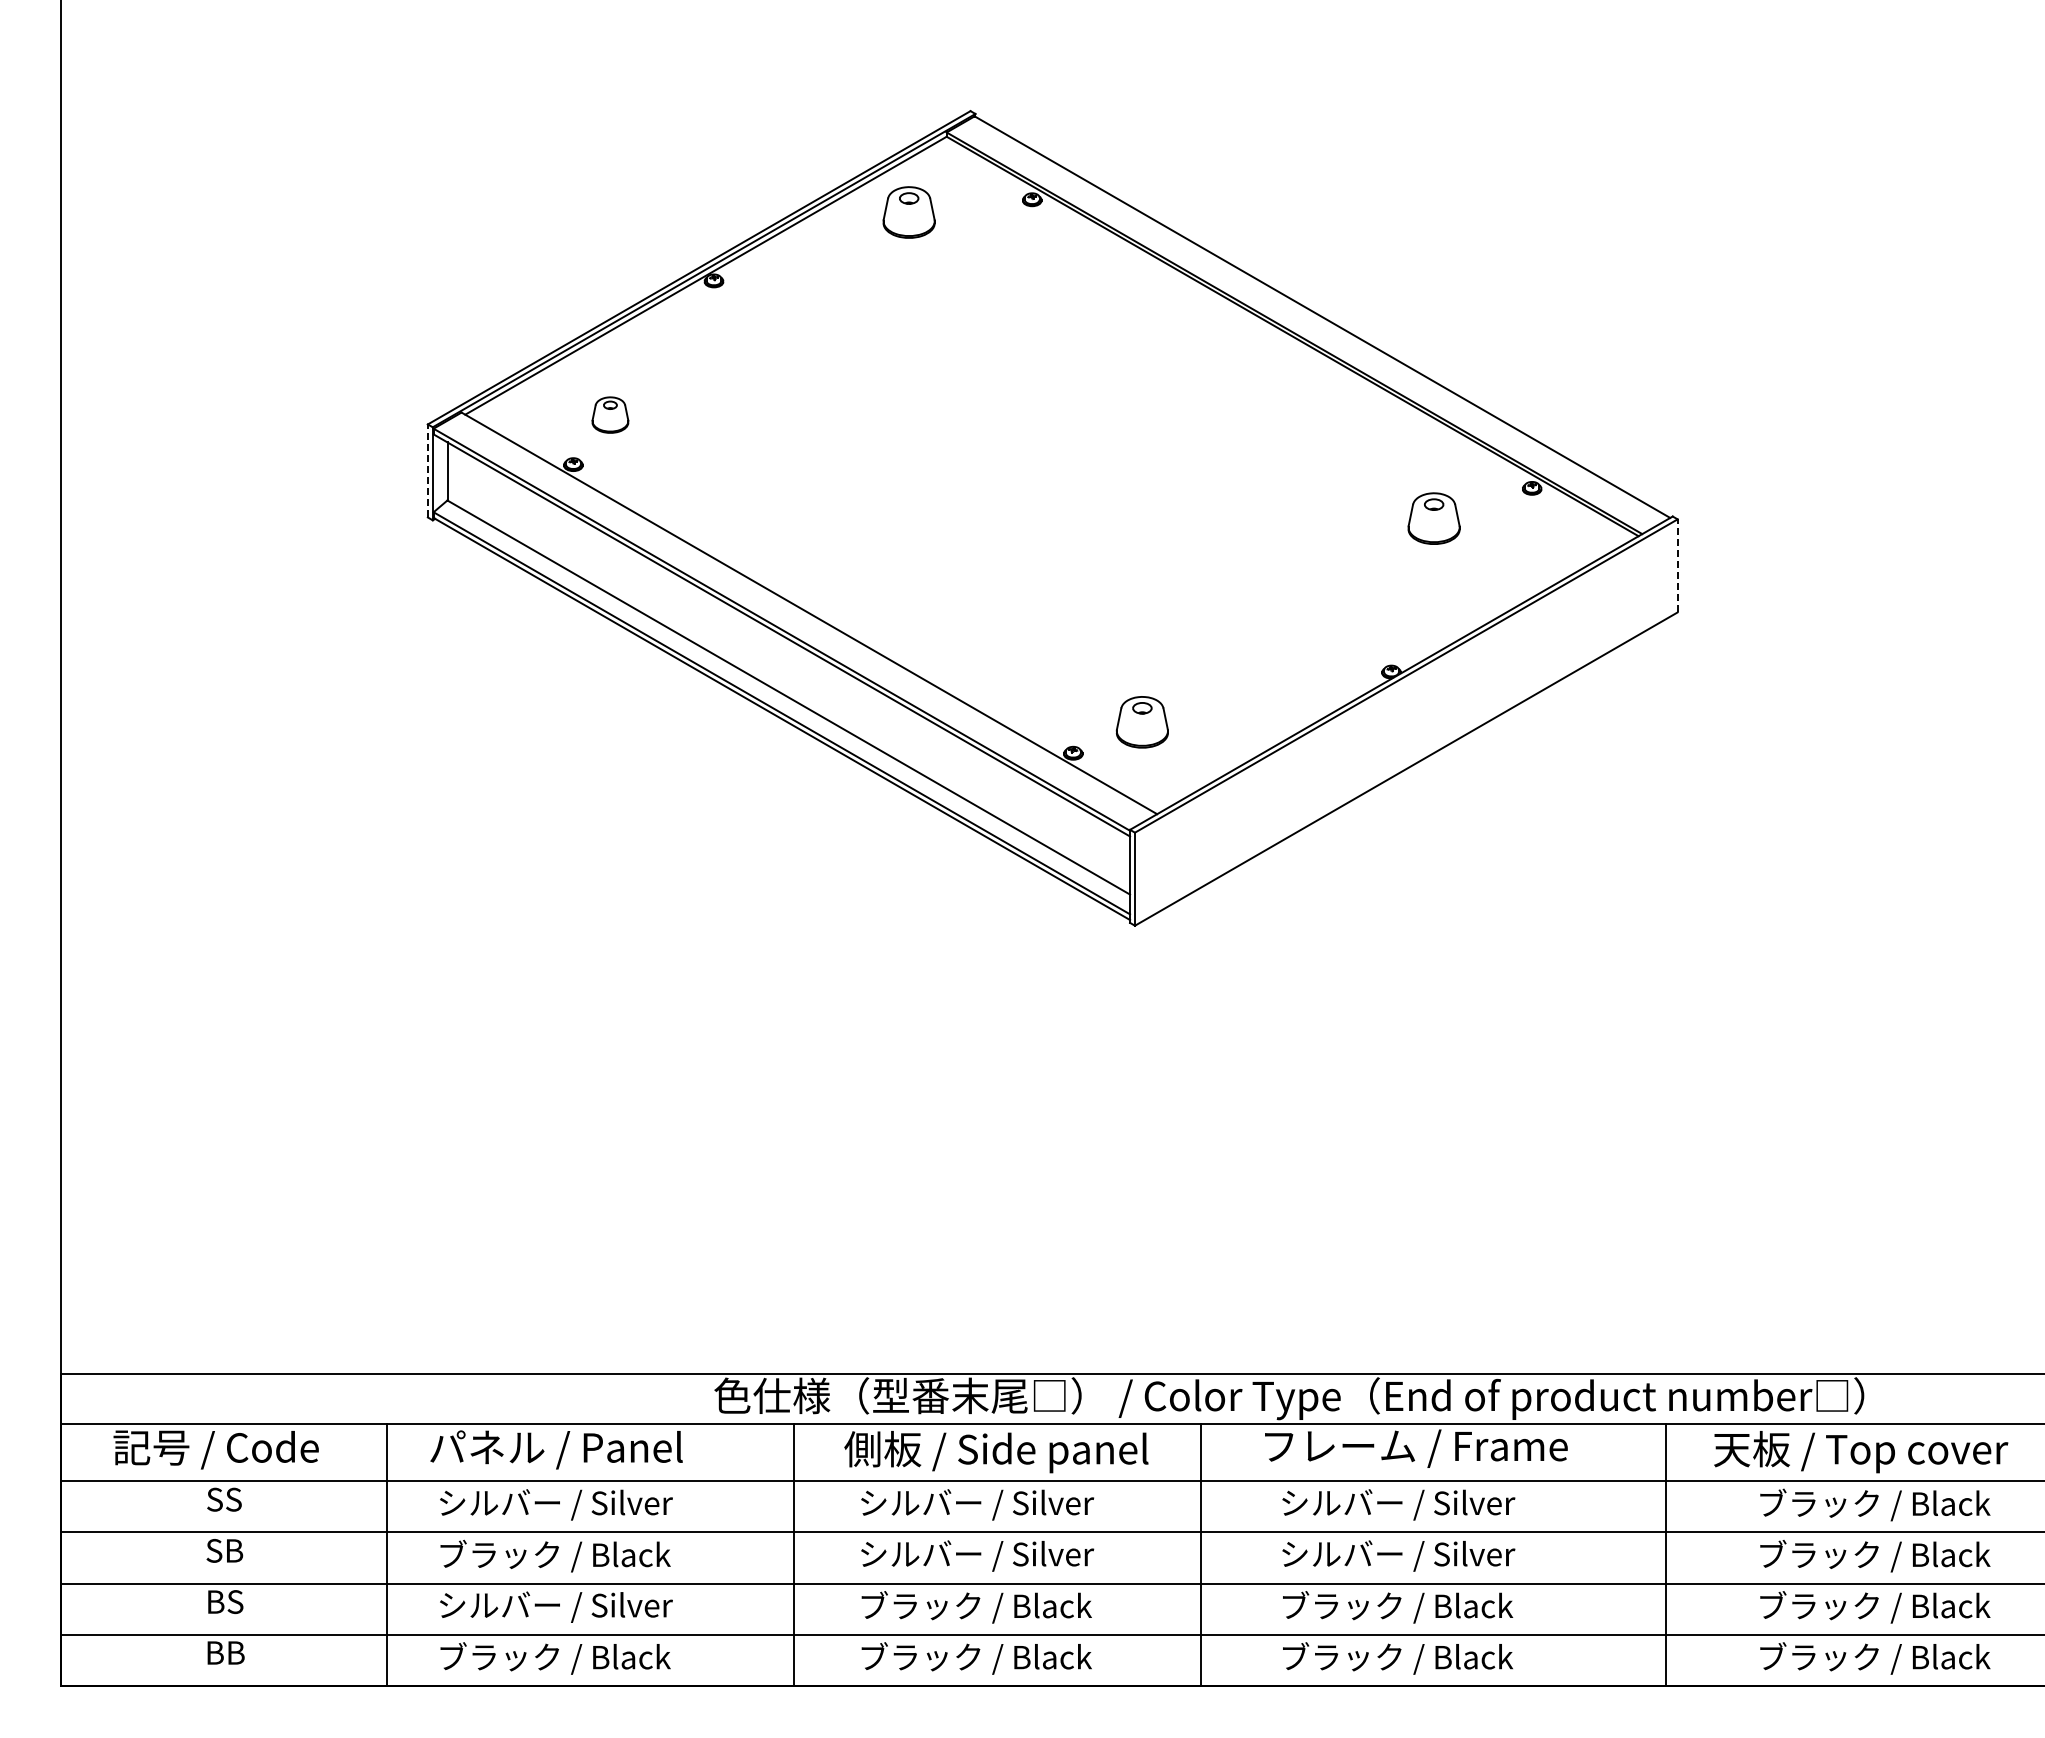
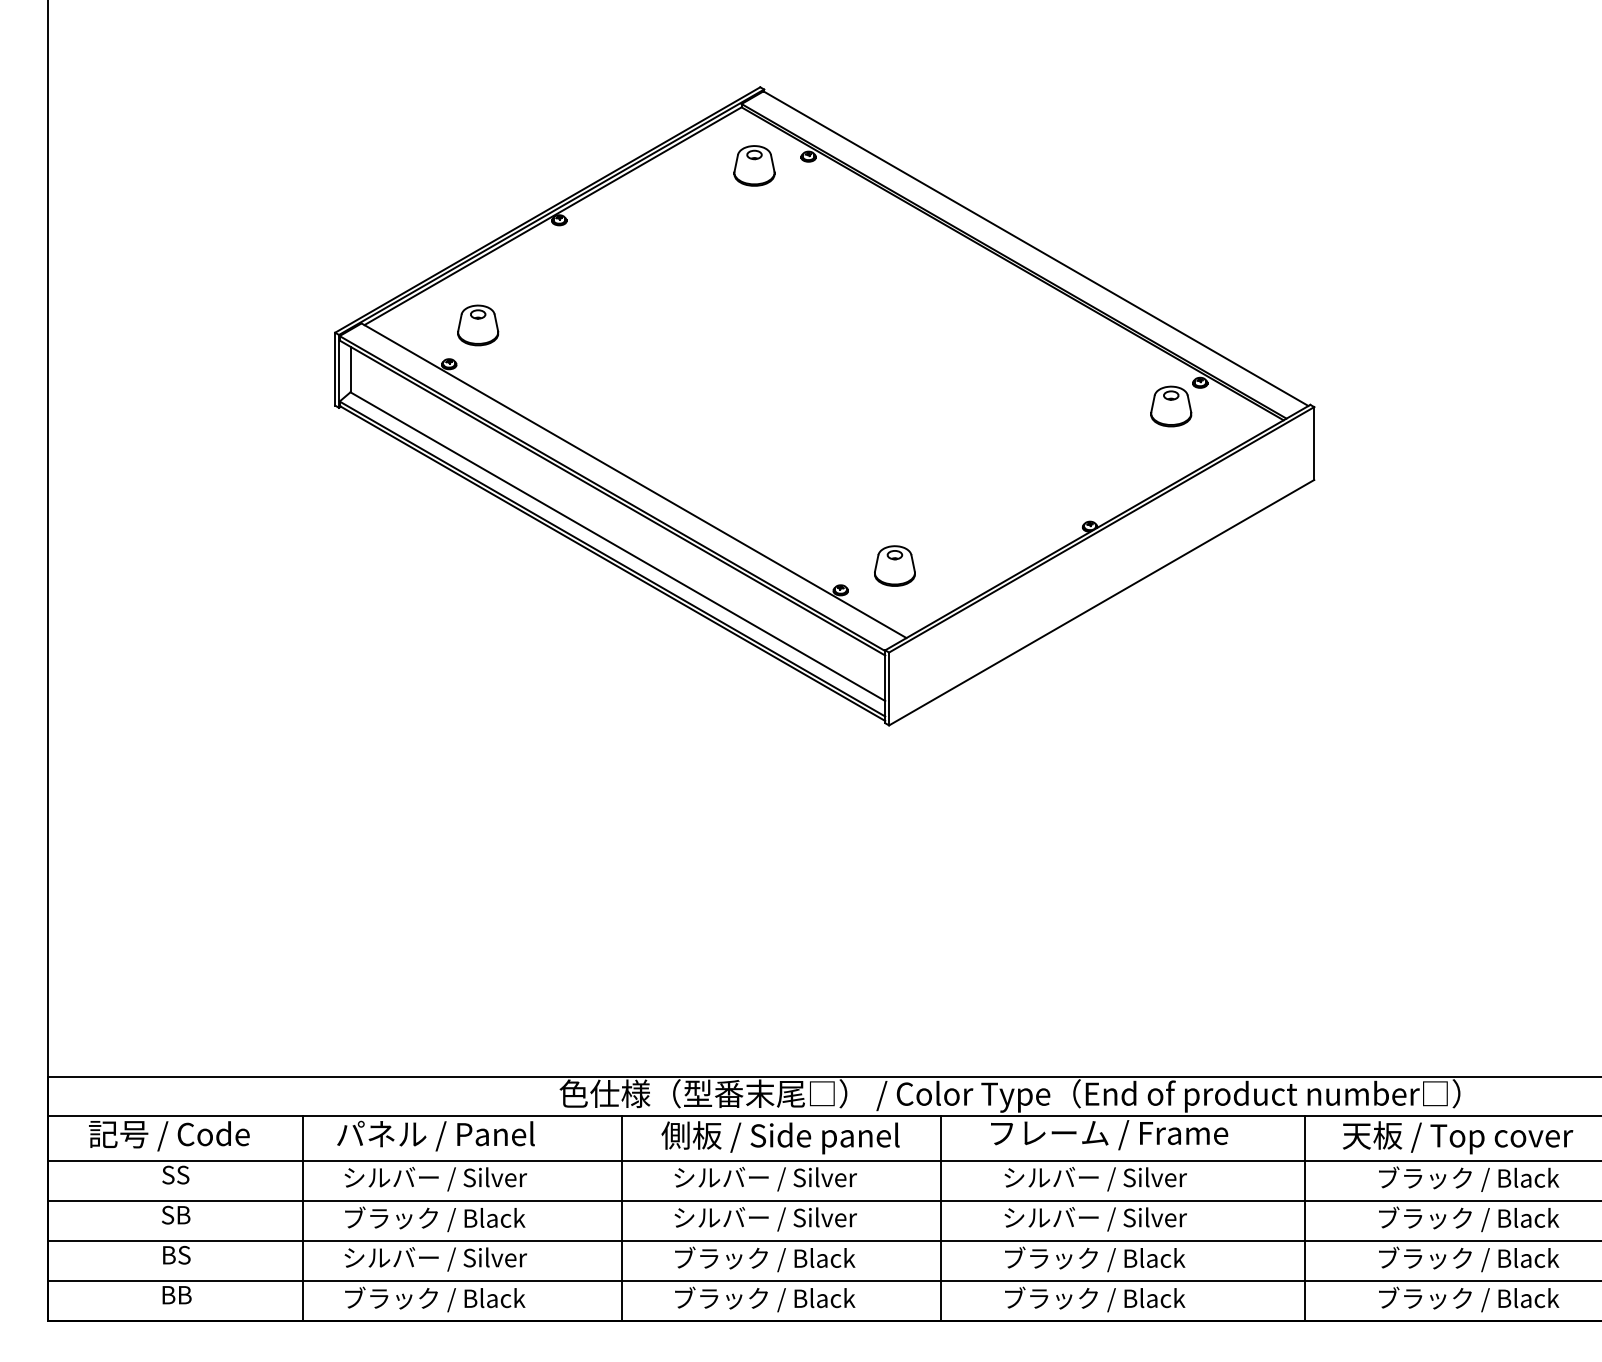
part: (908, 212) -> (753, 165), moved
part: (610, 414) -> (478, 324), size x1.43
line: (427, 470) -> (334, 368), dashed -> solid
part: (1433, 518) -> (1170, 406), moved
line: (1677, 565) -> (1314, 443), dashed -> solid

